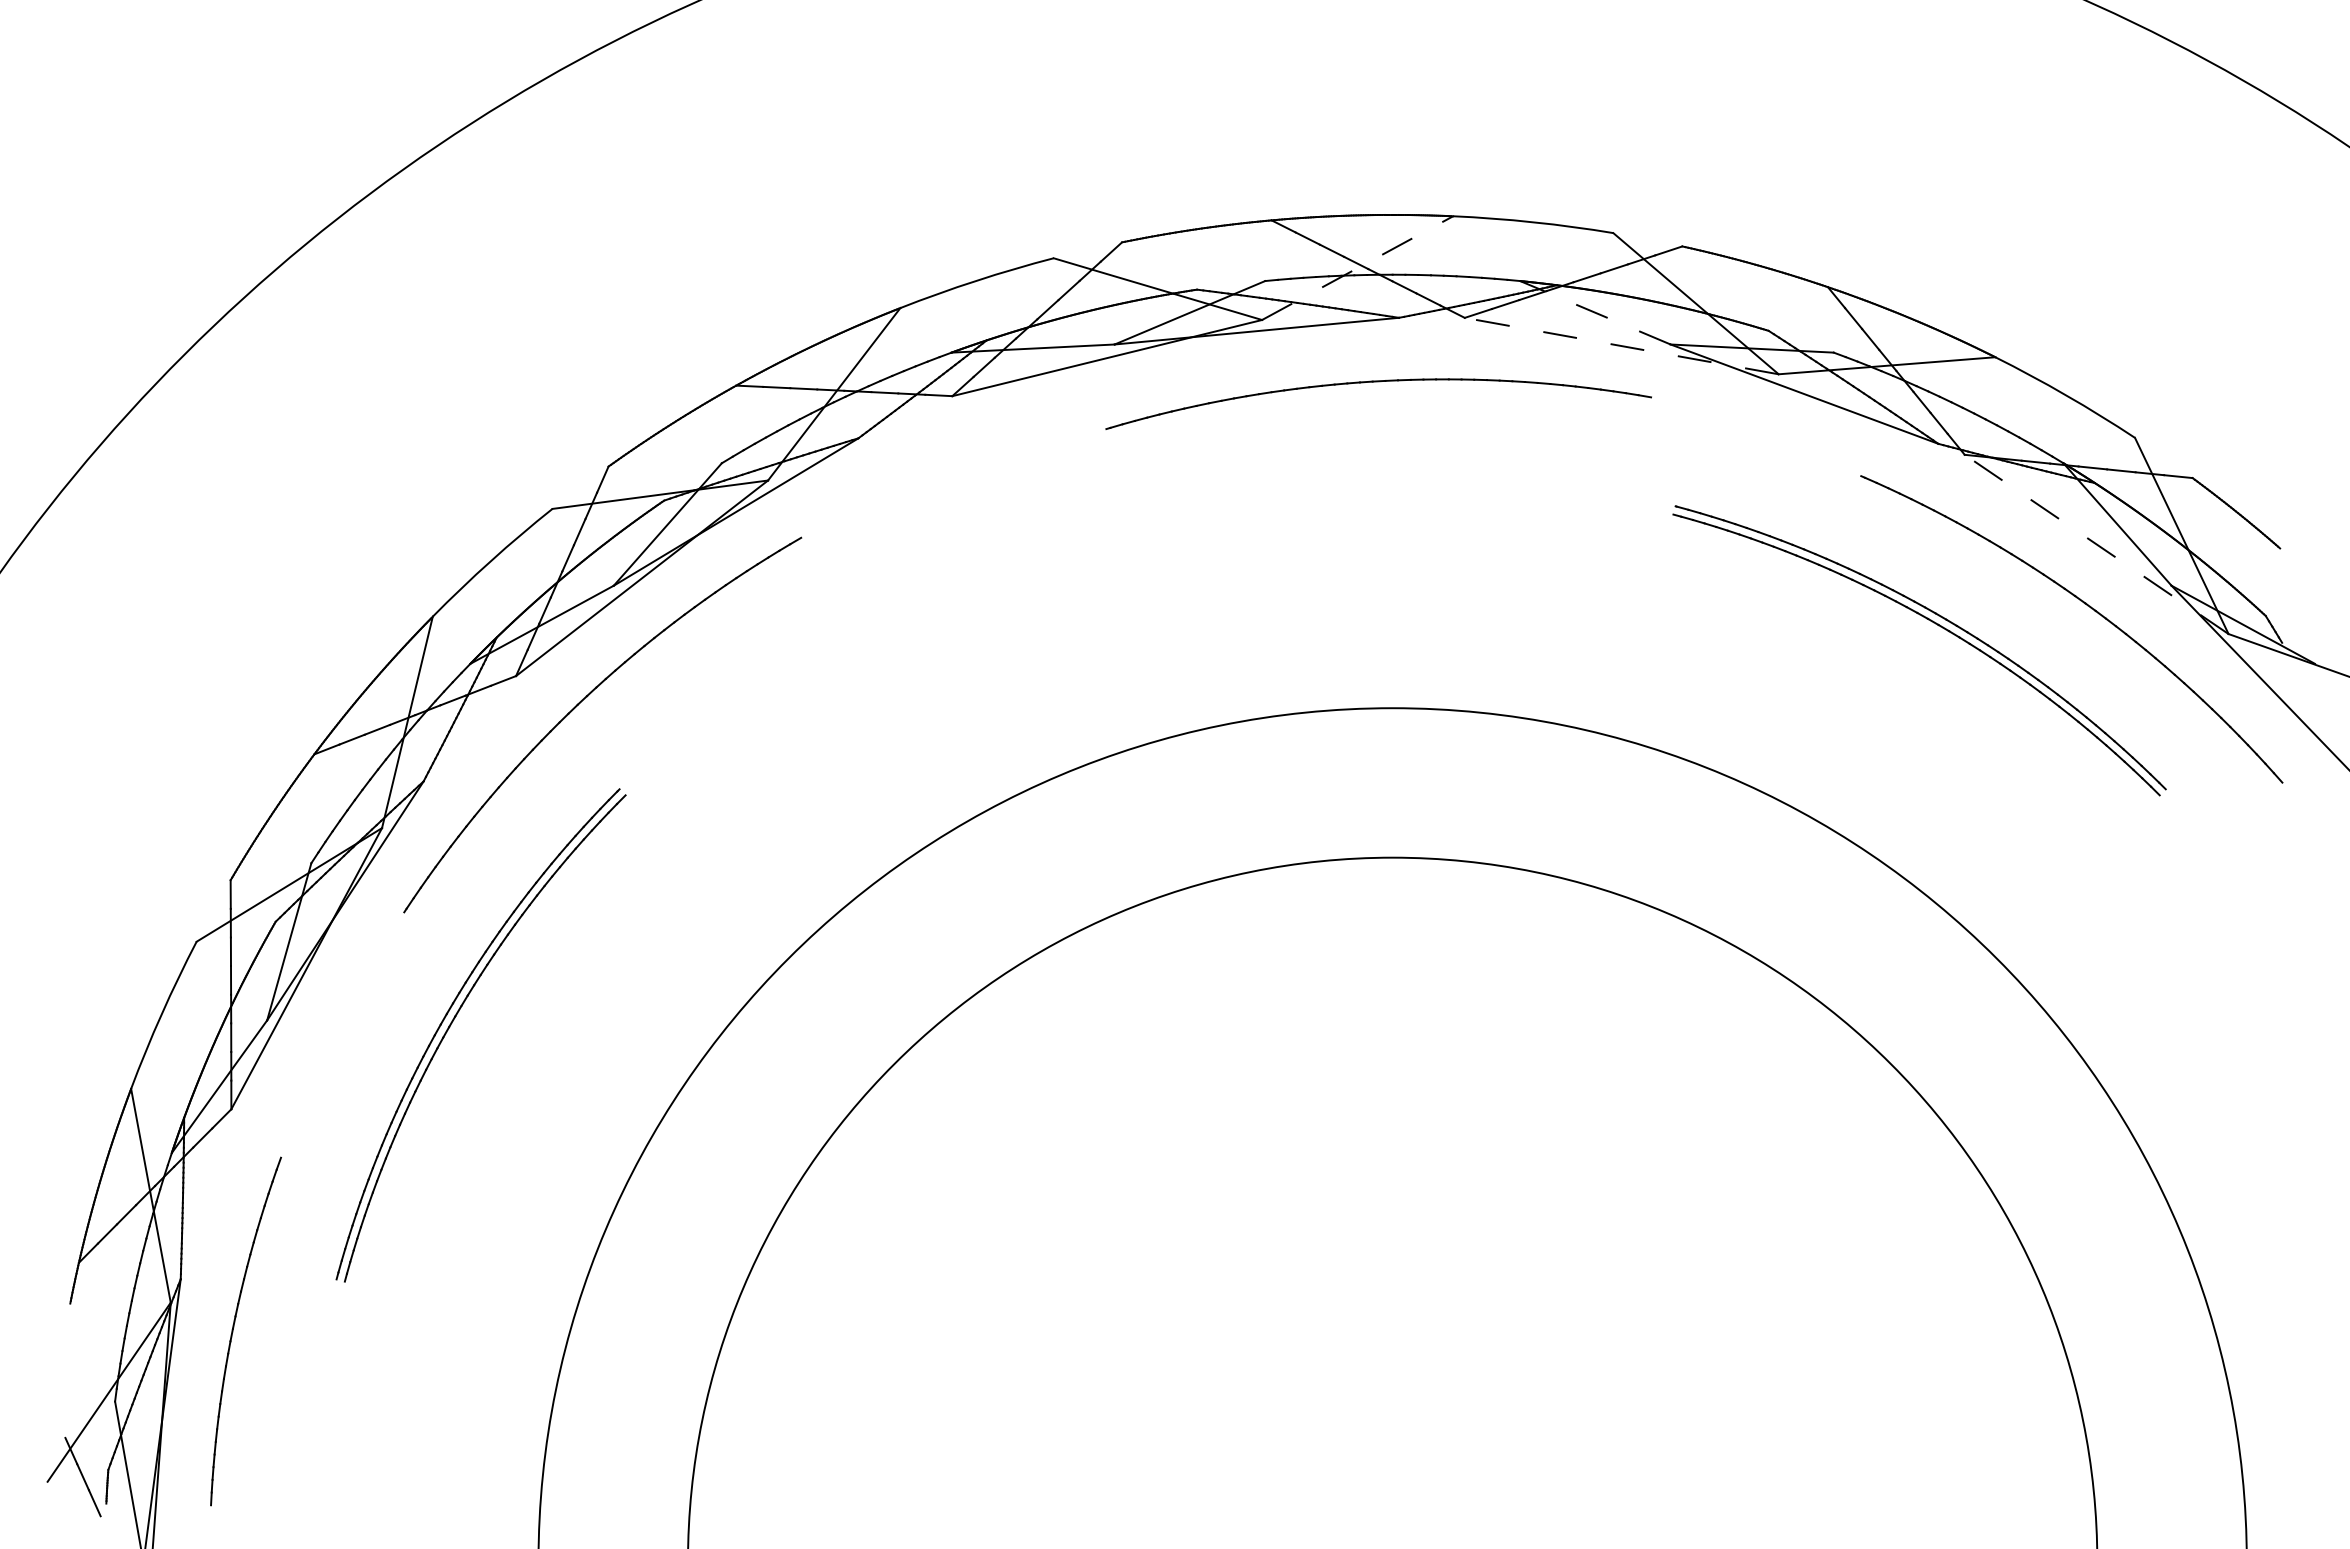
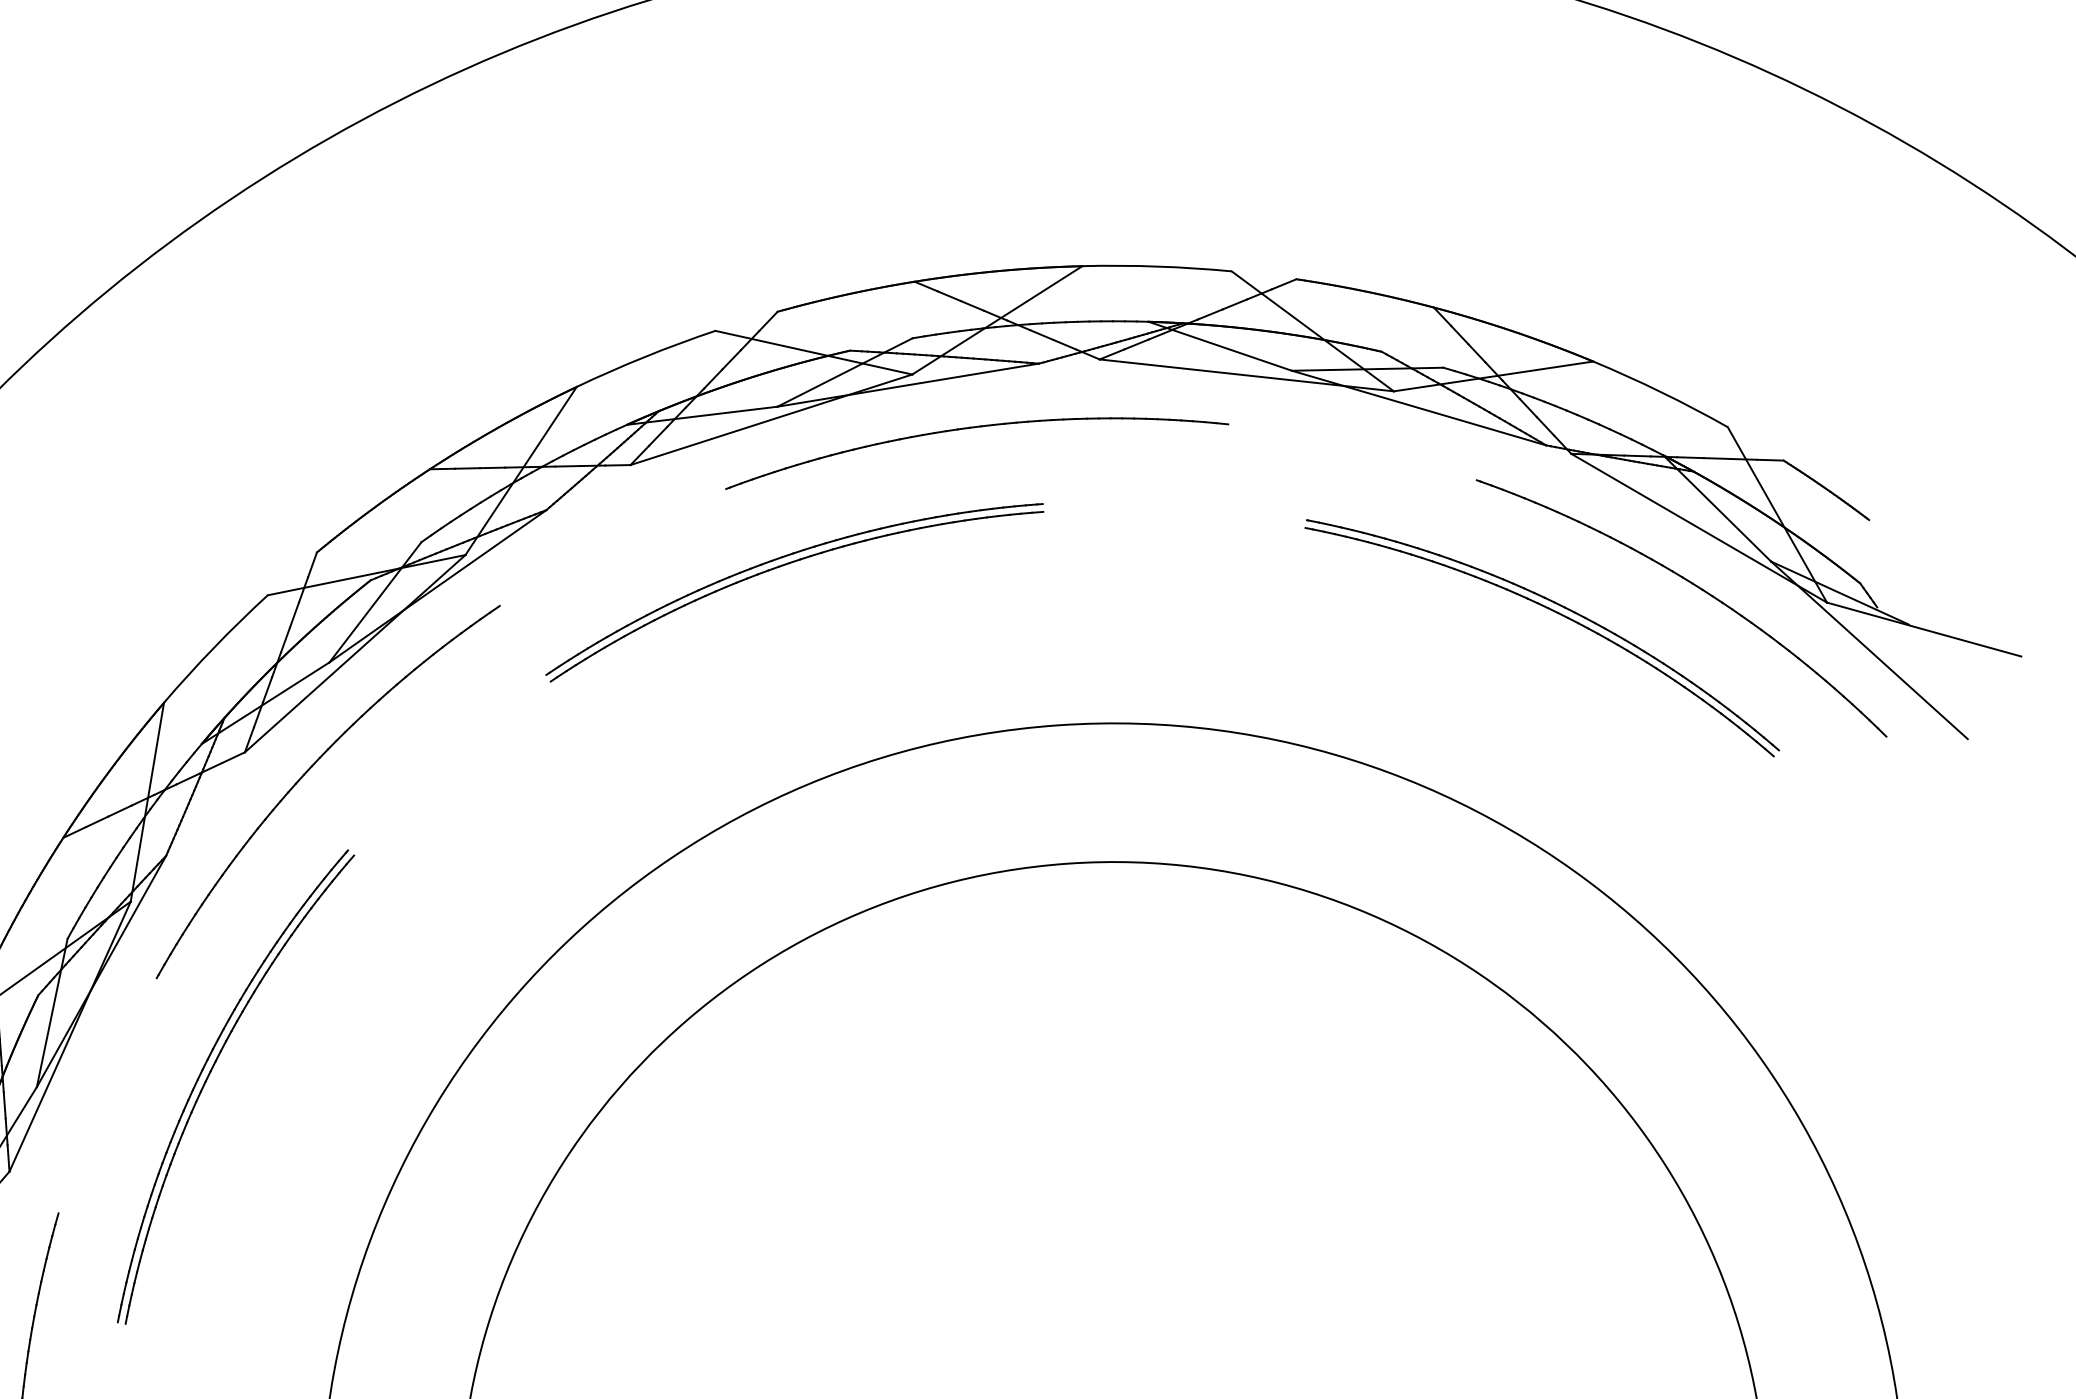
line: (1357, 268) -> (997, 320), dashed -> solid
line: (1595, 312) -> (1220, 346), dashed -> solid
line: (1621, 346) -> (1246, 375), dashed -> solid
part: (1378, 382) -> (975, 428), moved
part: (1113, 515) -> (787, 565), added
line: (2096, 544) -> (1699, 528), dashed -> solid

